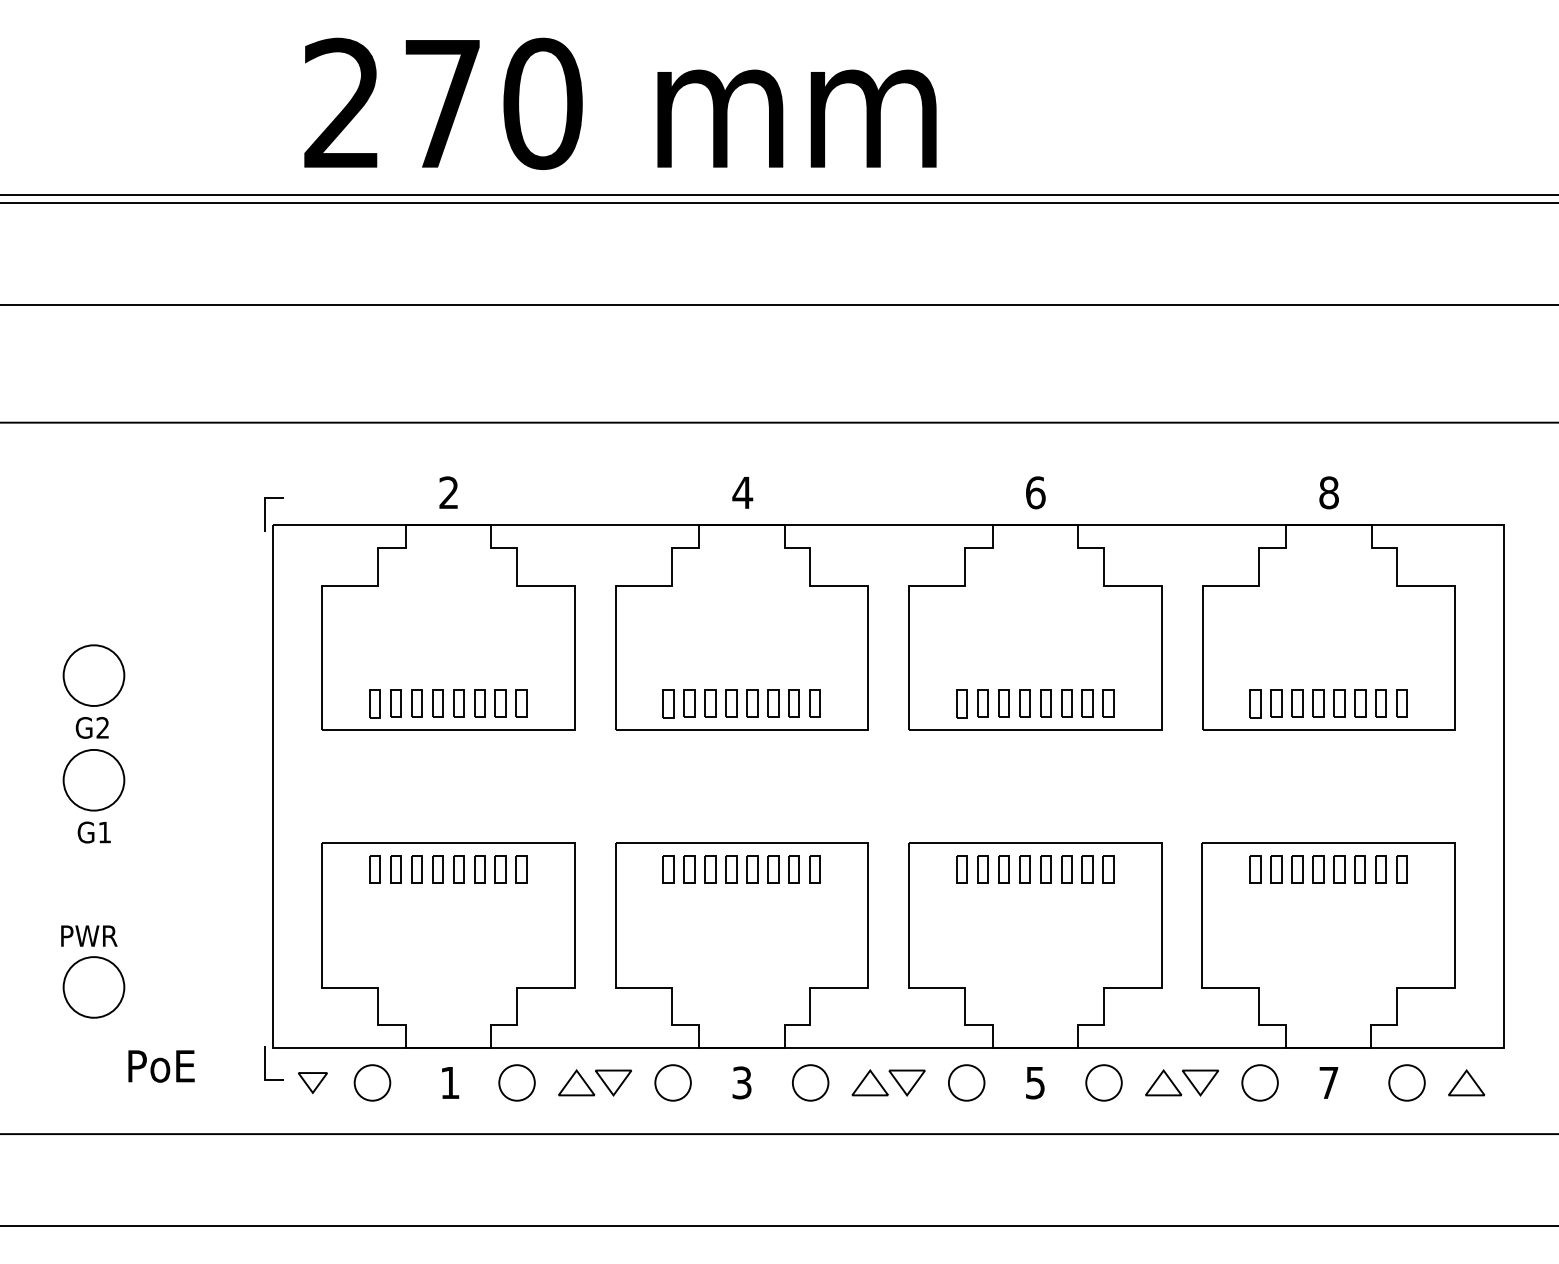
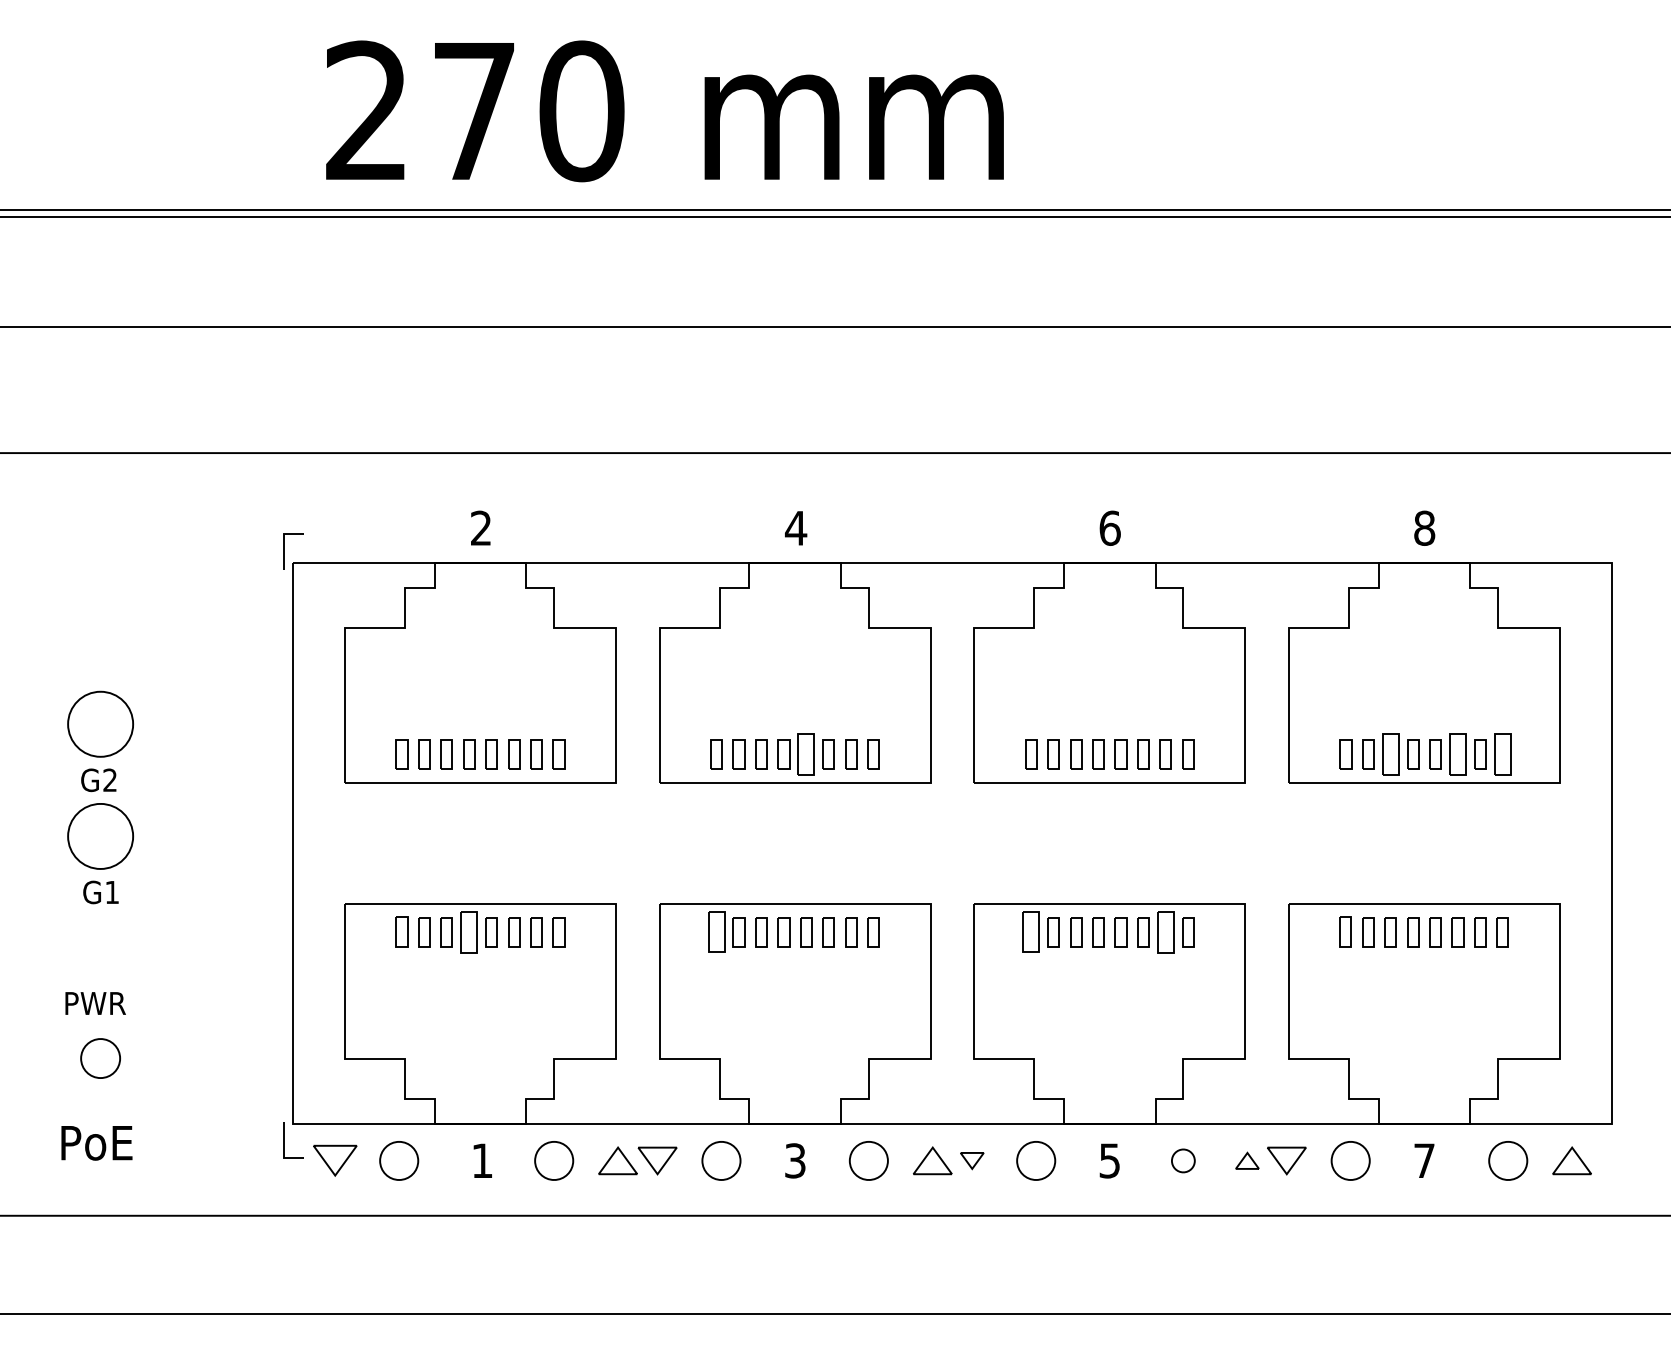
part: (752, 703) -> (806, 754), size x1.4
part: (1297, 703) -> (1390, 754), size x1.4
part: (1360, 703) -> (1458, 754), size x1.4
part: (1401, 703) -> (1502, 754), size x1.4
part: (437, 869) -> (468, 932), size x1.4
part: (668, 869) -> (716, 932), size x1.4
part: (961, 869) -> (1030, 932), size x1.4
part: (1087, 869) -> (1165, 932), size x1.4
part: (93, 987) -> (100, 1058), size x0.6
text: (161, 1066) -> (96, 1143), moved
part: (906, 1082) -> (971, 1160), size x0.6
part: (1103, 1082) -> (1182, 1160), size x0.6
part: (1163, 1082) -> (1247, 1160), size x0.6
part: (312, 1083) -> (334, 1161), size x1.4

